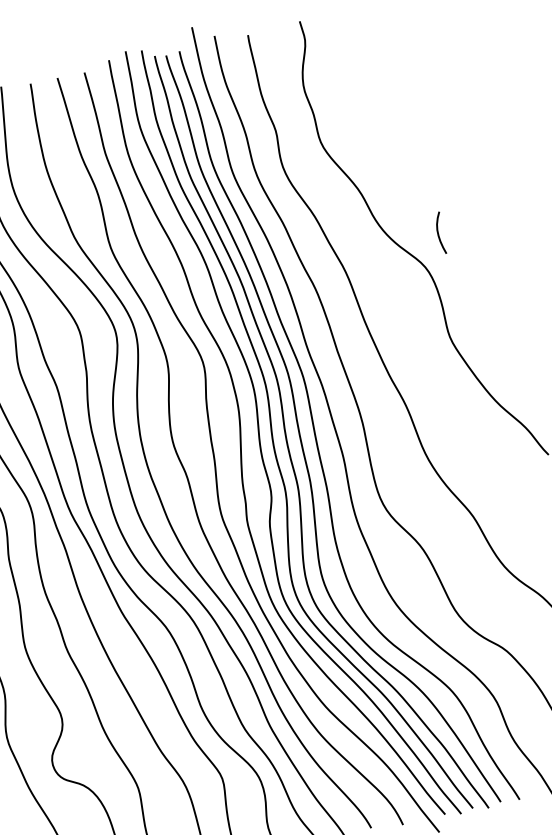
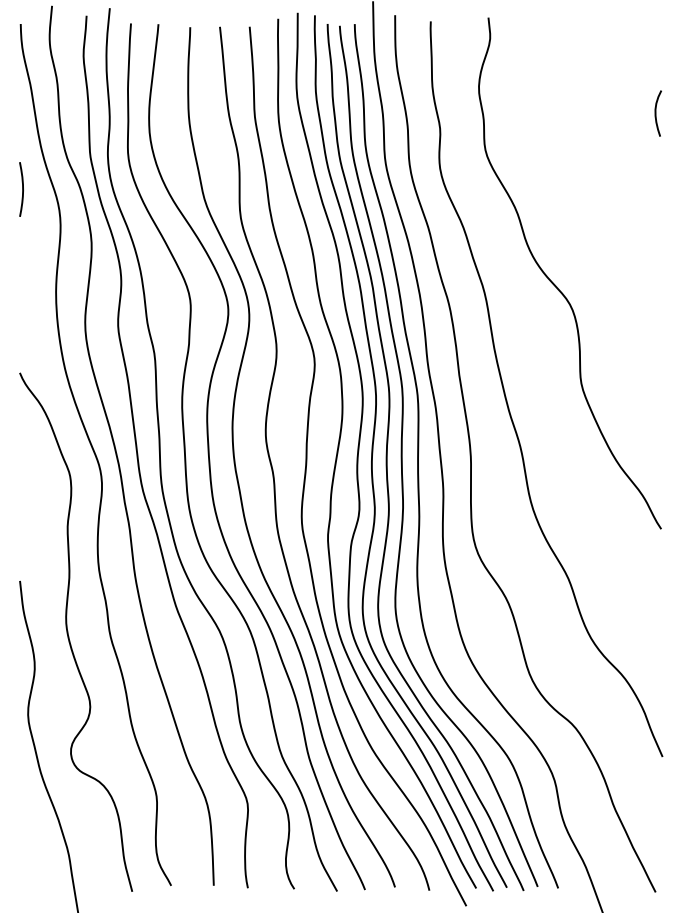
curve: (438, 233) -> (656, 113), moved

